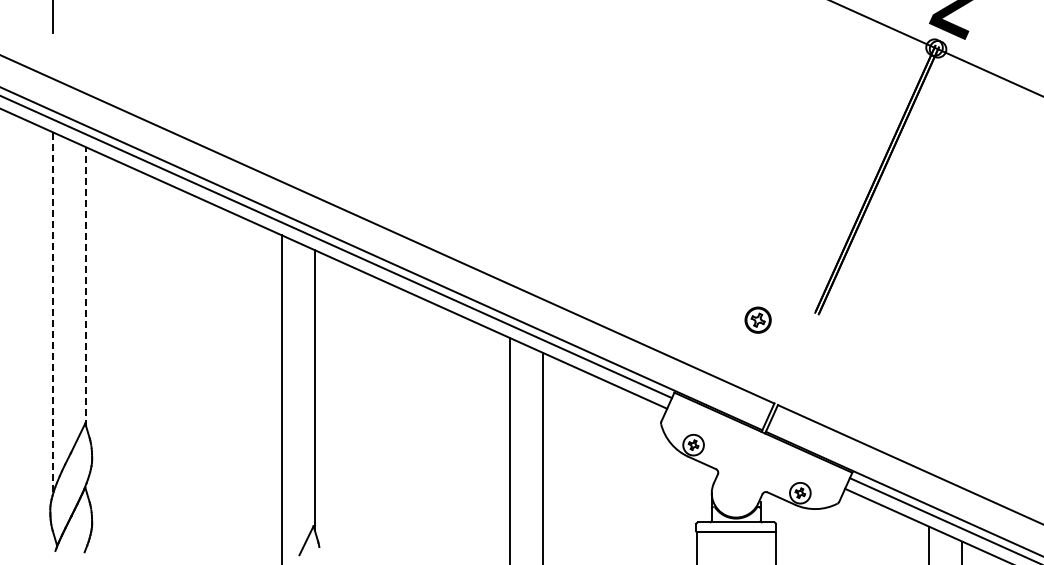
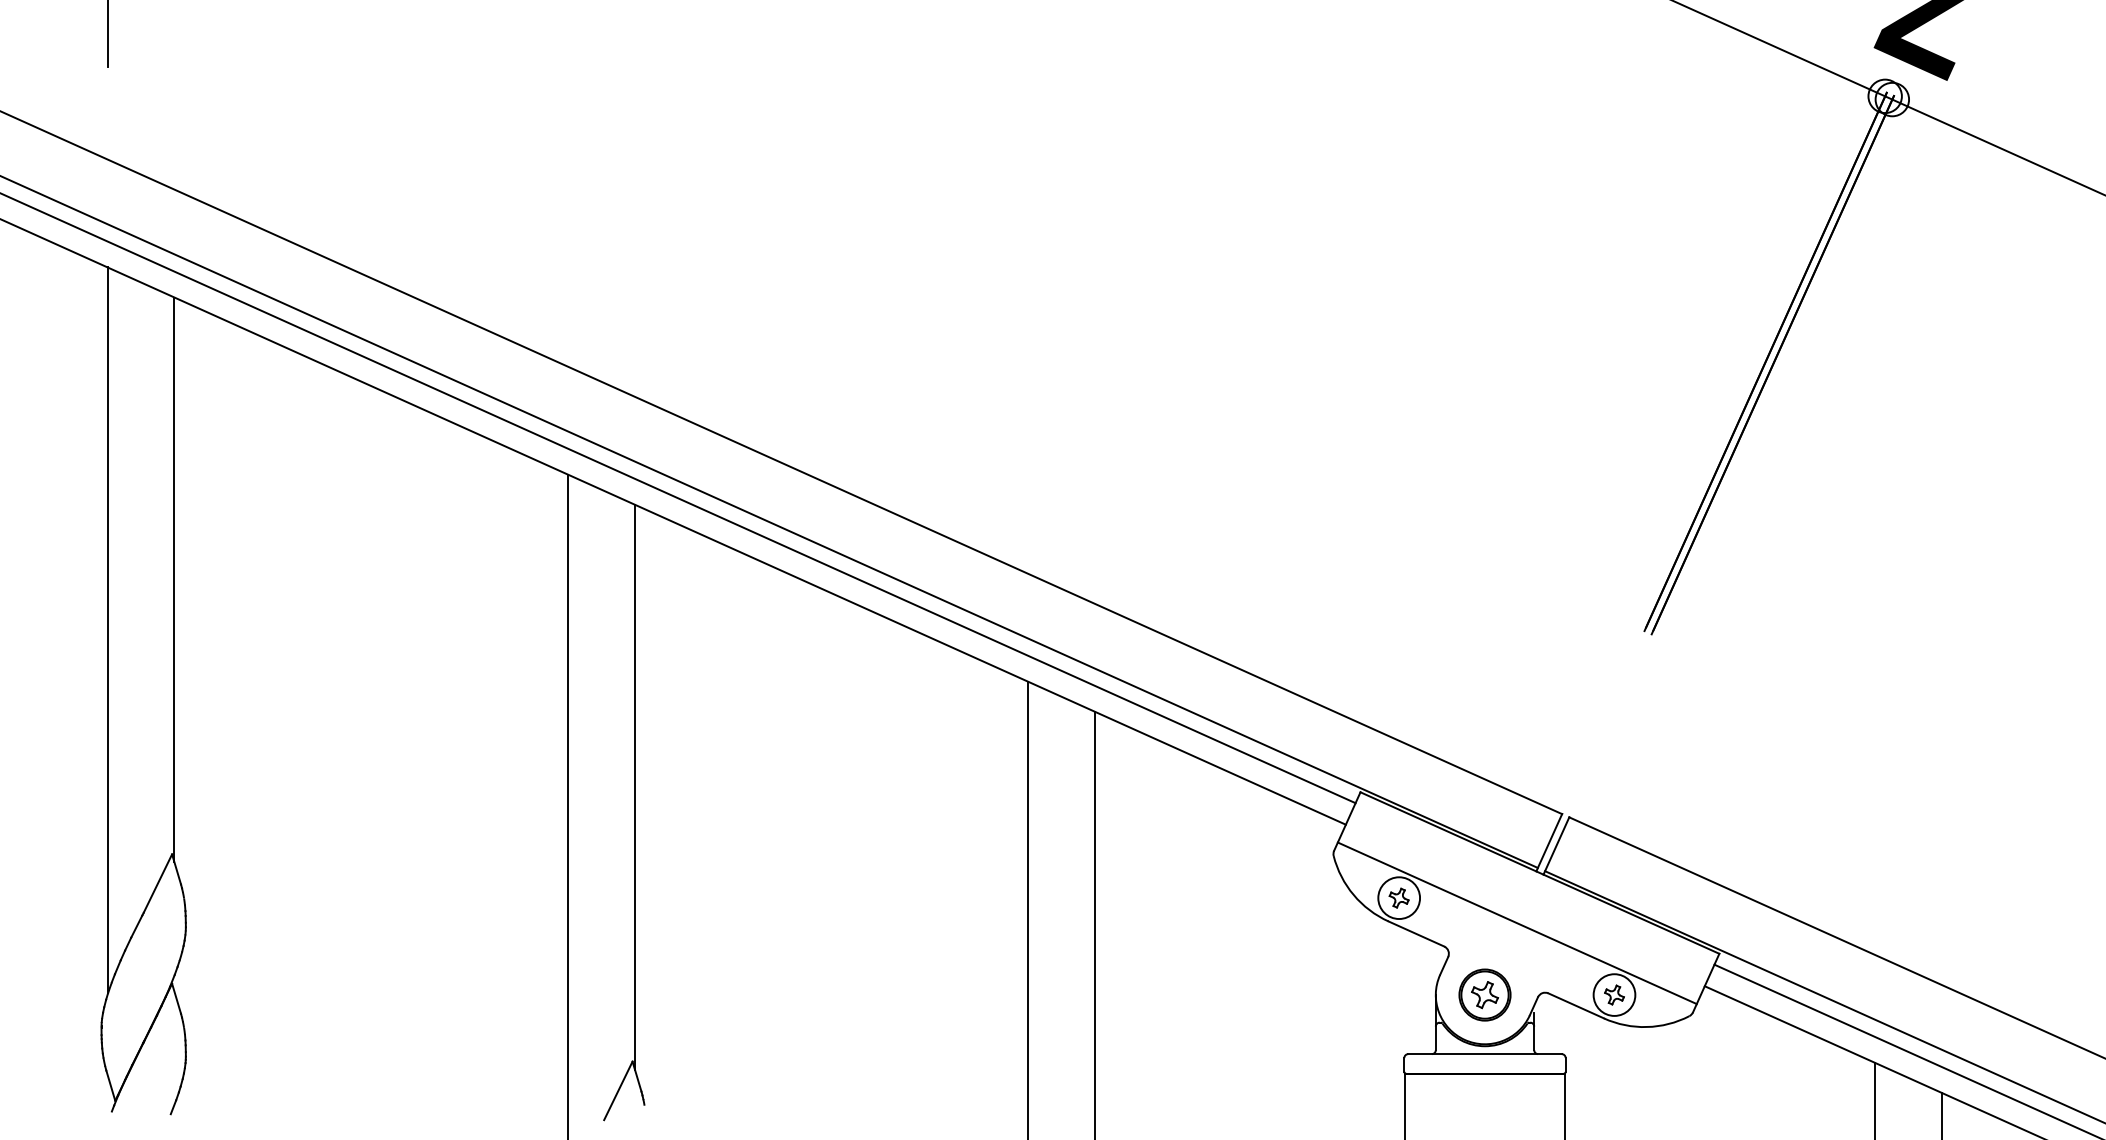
line: (86, 286) -> (174, 578), dashed -> solid
line: (53, 312) -> (107, 630), dashed -> solid
part: (757, 319) -> (1483, 993), moved
line: (752, 457) -> (1517, 923), added

